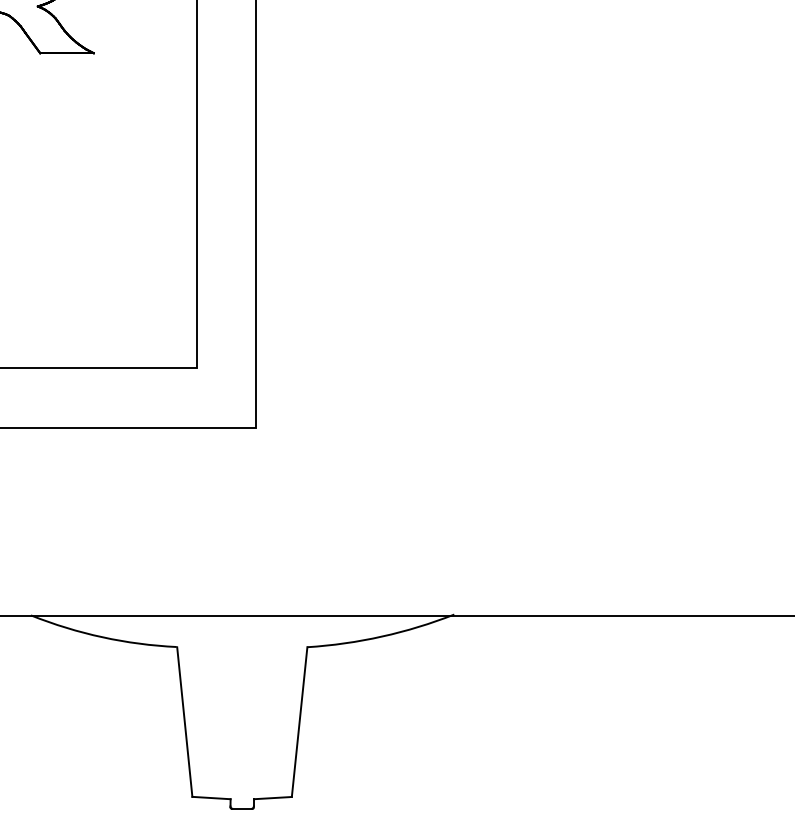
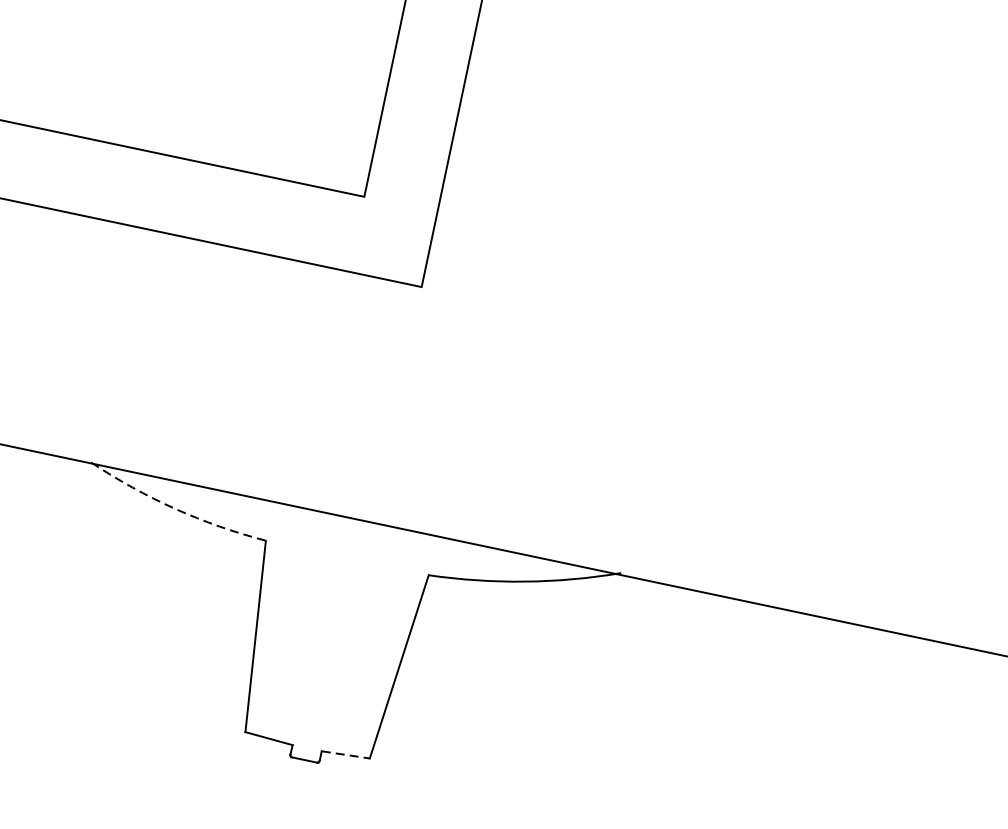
arc: (102, 637) -> (174, 509), solid -> dashed
line: (272, 798) -> (345, 755), solid -> dashed

